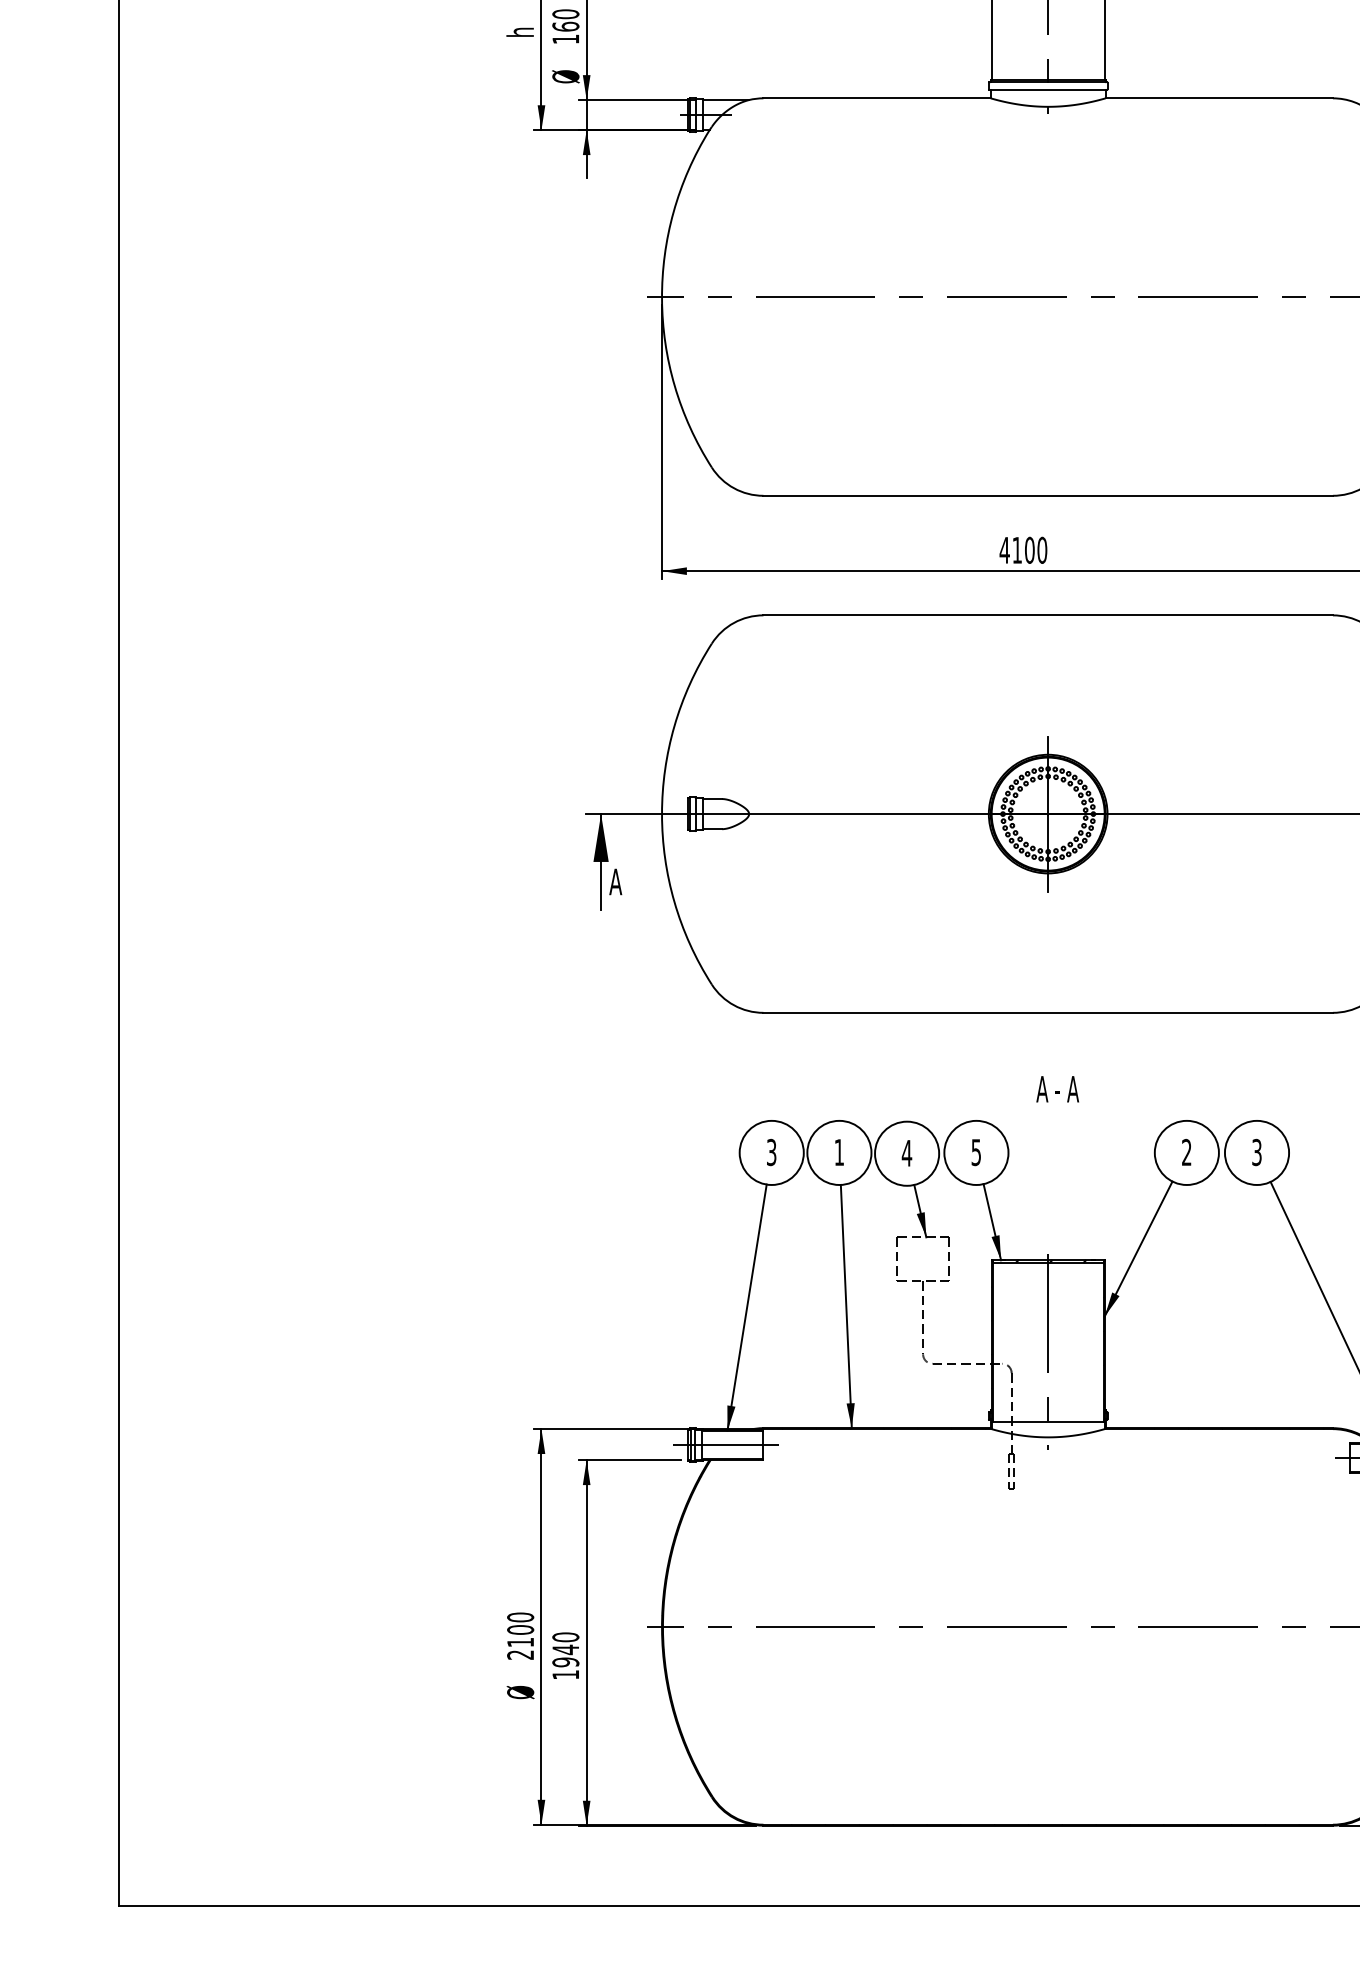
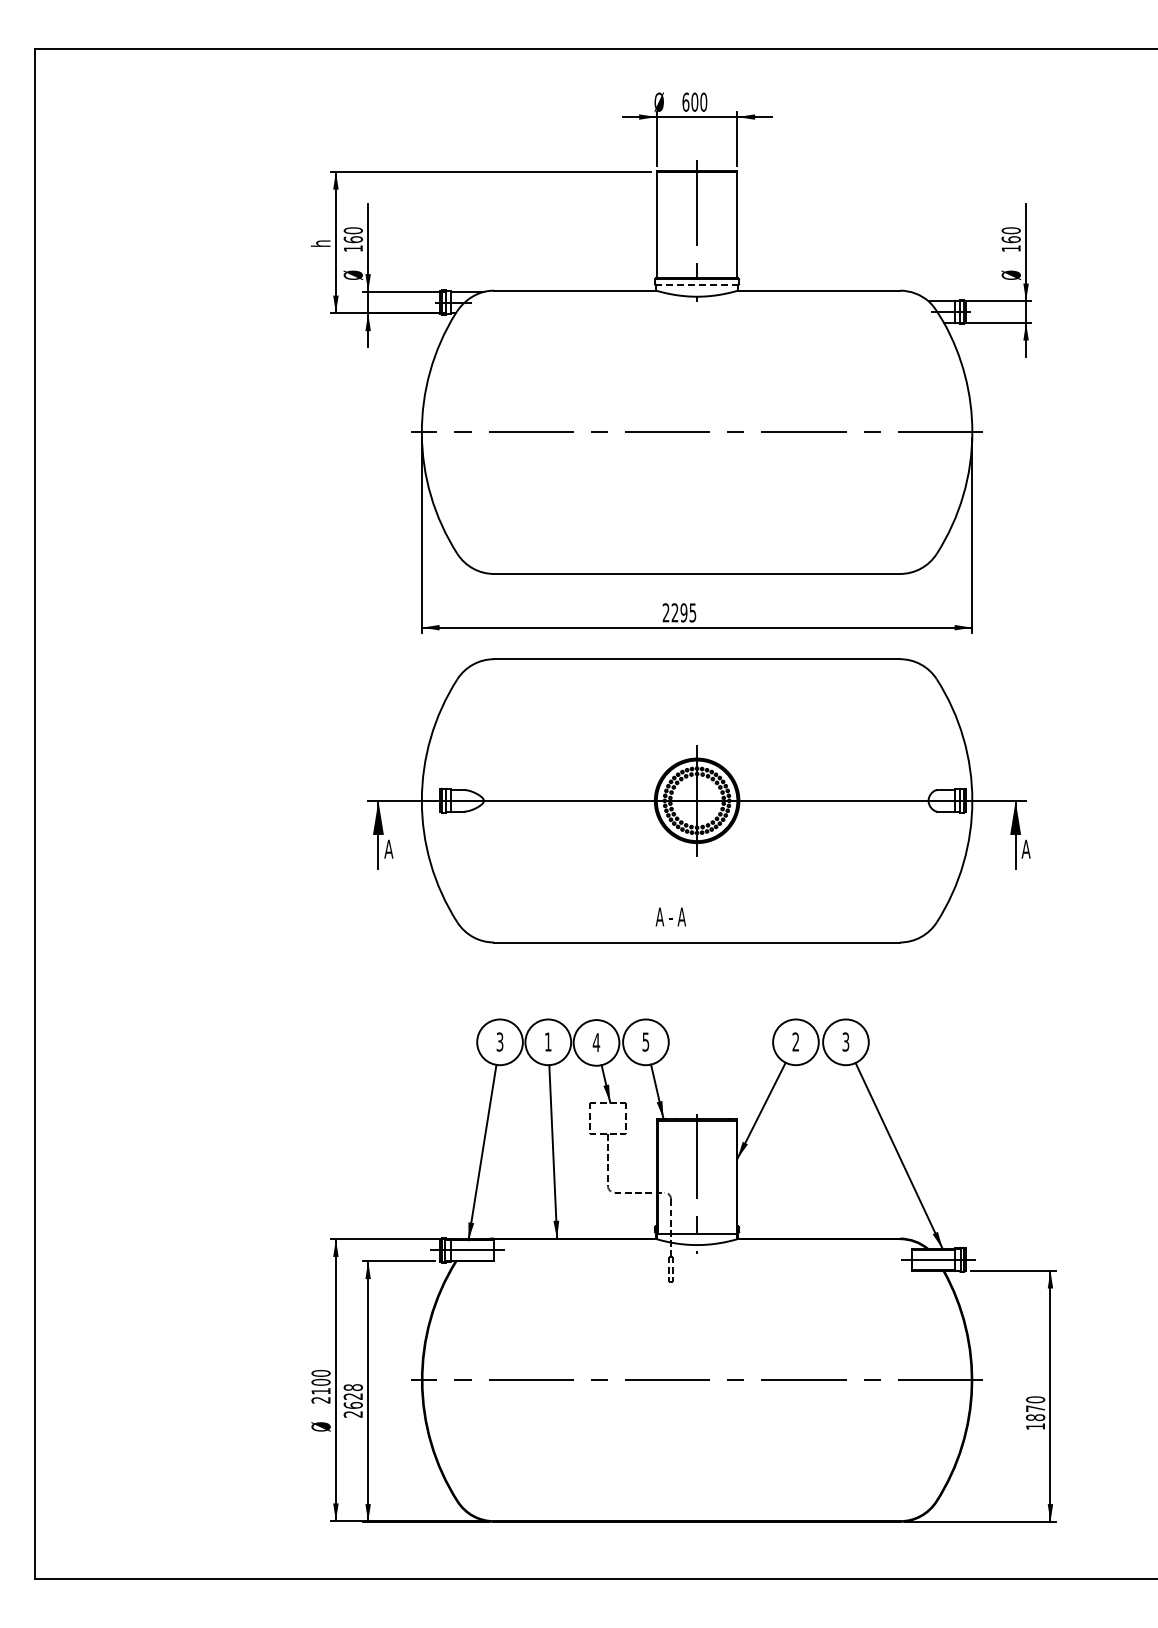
line: (1048, 89) -> (697, 284), solid -> dashed
text: (1023, 549) -> (679, 612), 4100 -> 2295
text: (1057, 1088) -> (670, 916), moved
text: (564, 1655) -> (352, 1400), 1940 -> 2628

